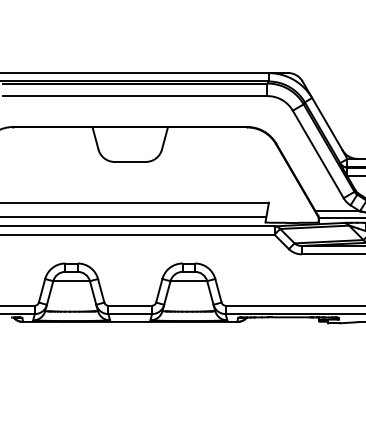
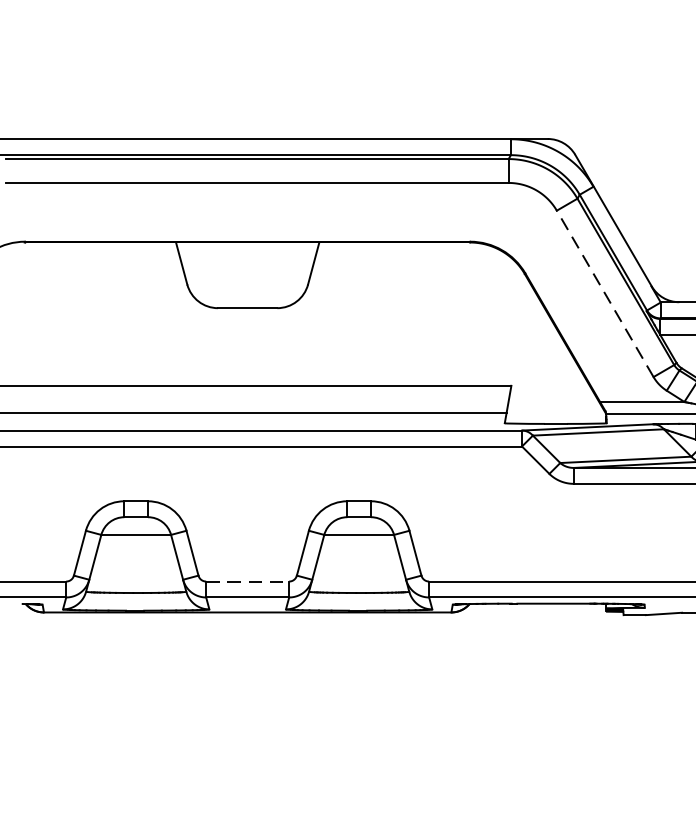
line: (318, 154) -> (605, 293), solid -> dashed
line: (130, 305) -> (248, 581), solid -> dashed

